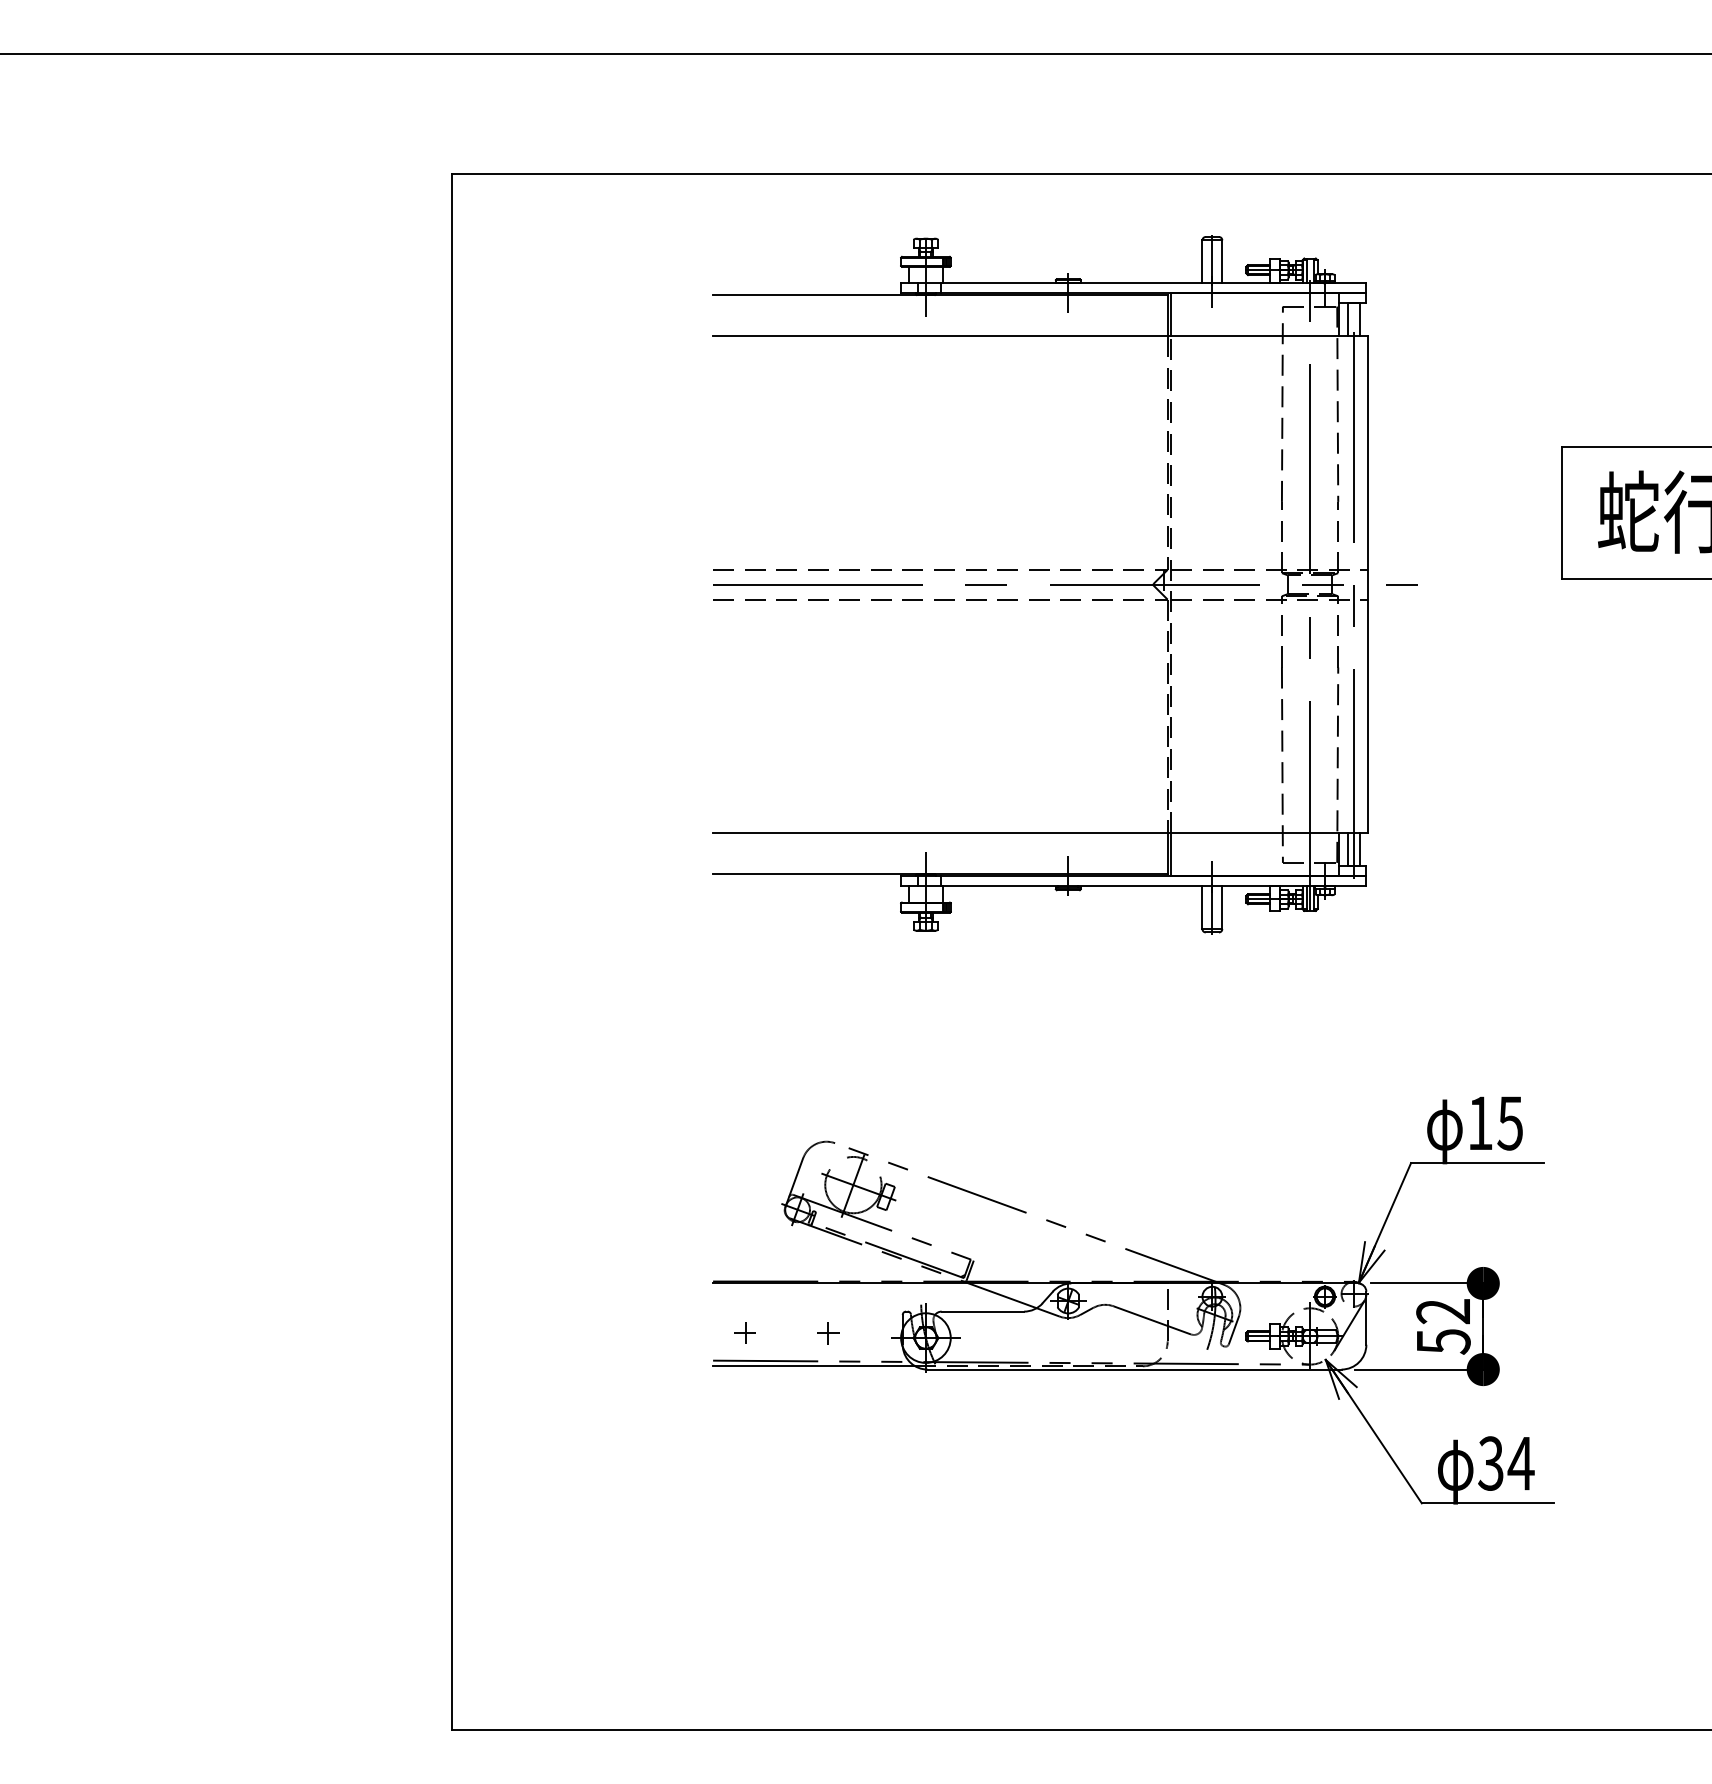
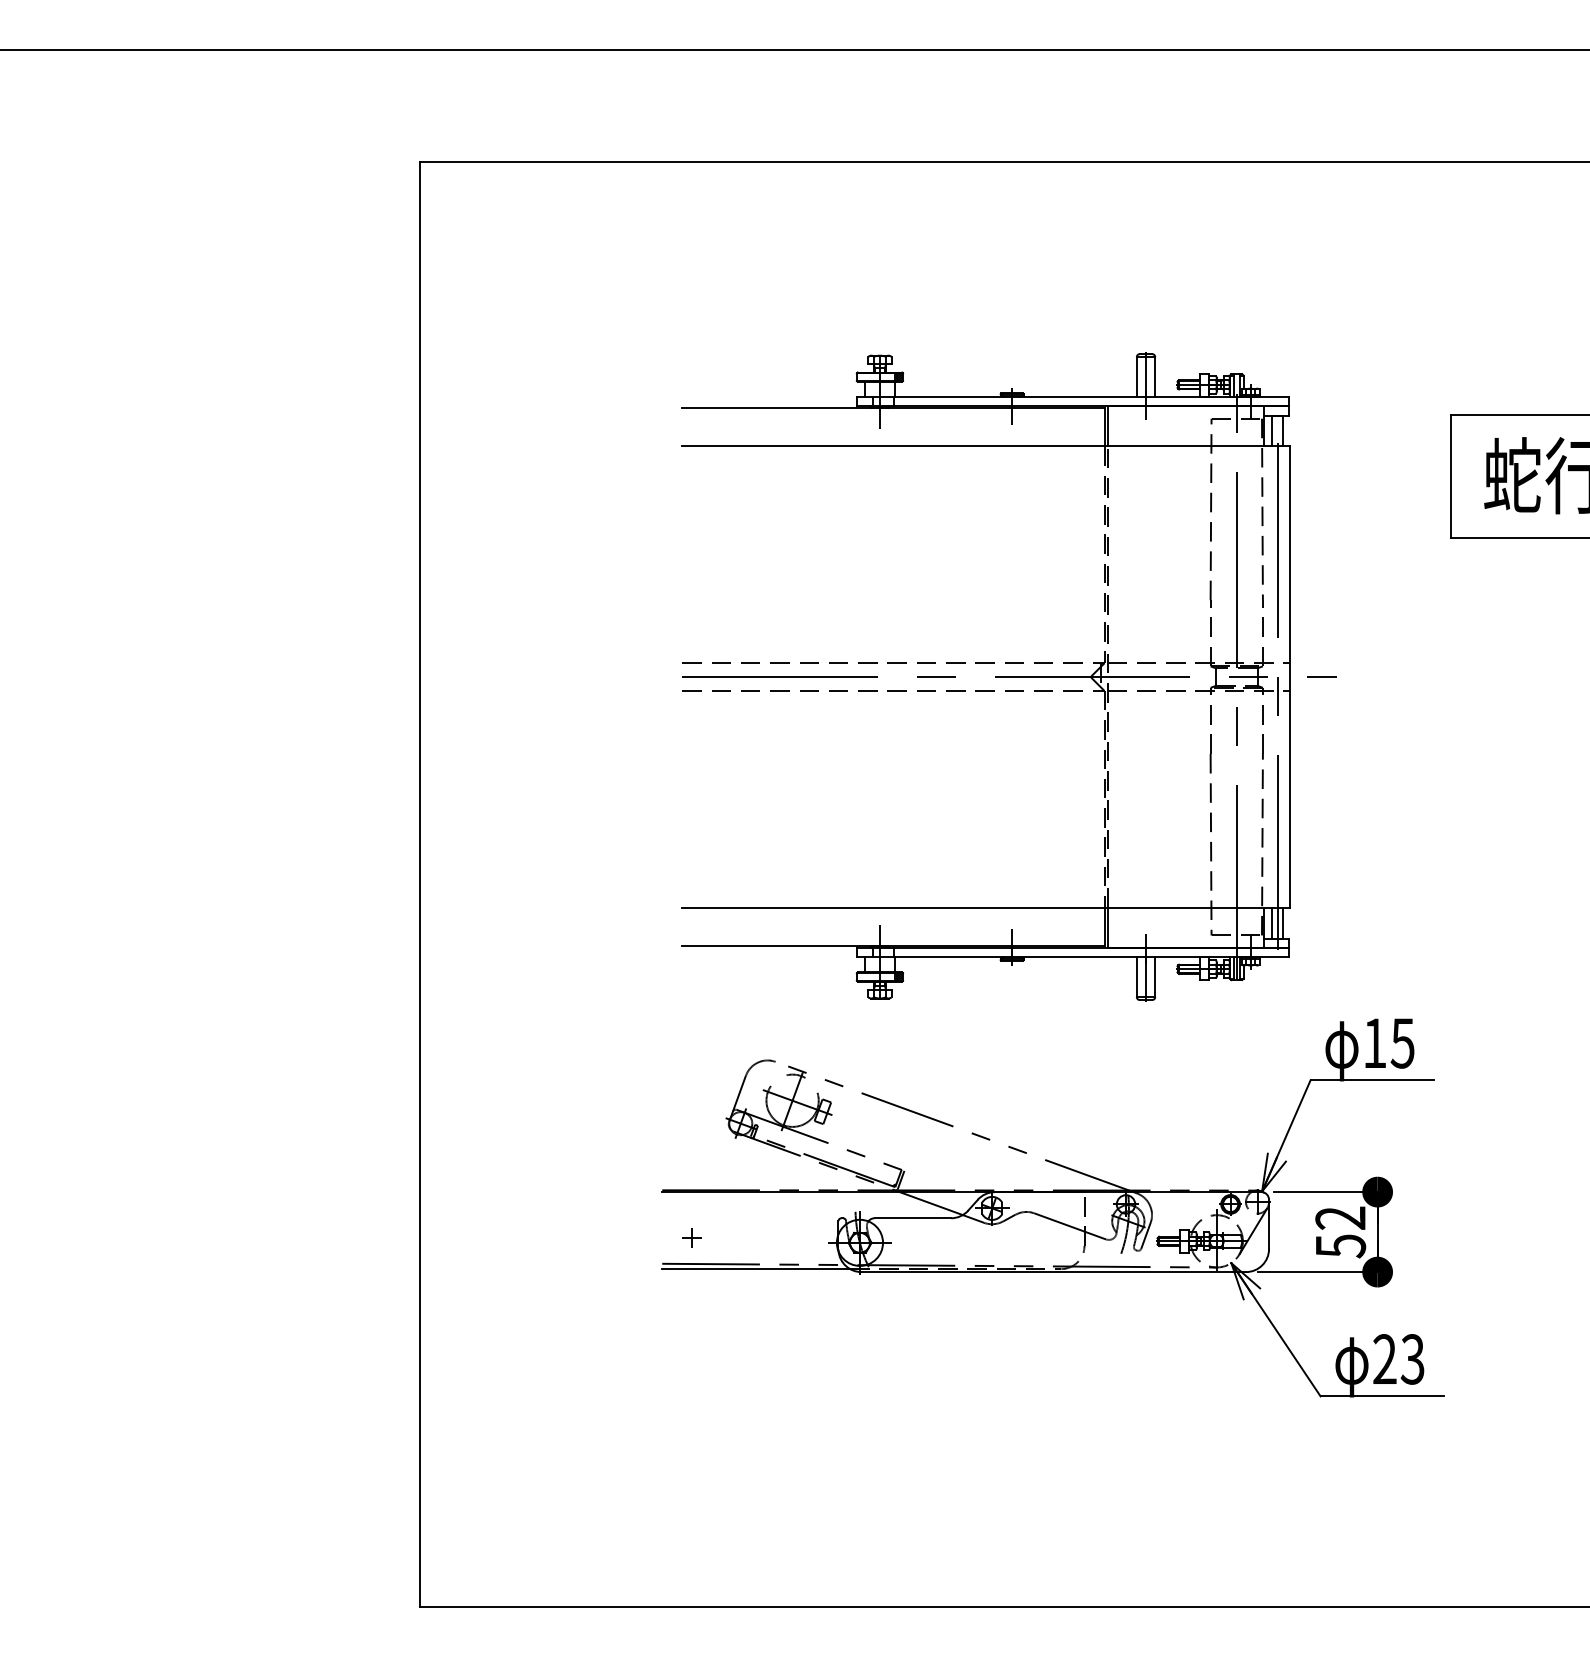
part: (1064, 584) -> (1008, 676), moved
part: (828, 1333) -> (769, 1238), removed
text: (1505, 1463) -> (1398, 1359), 34 -> 23

